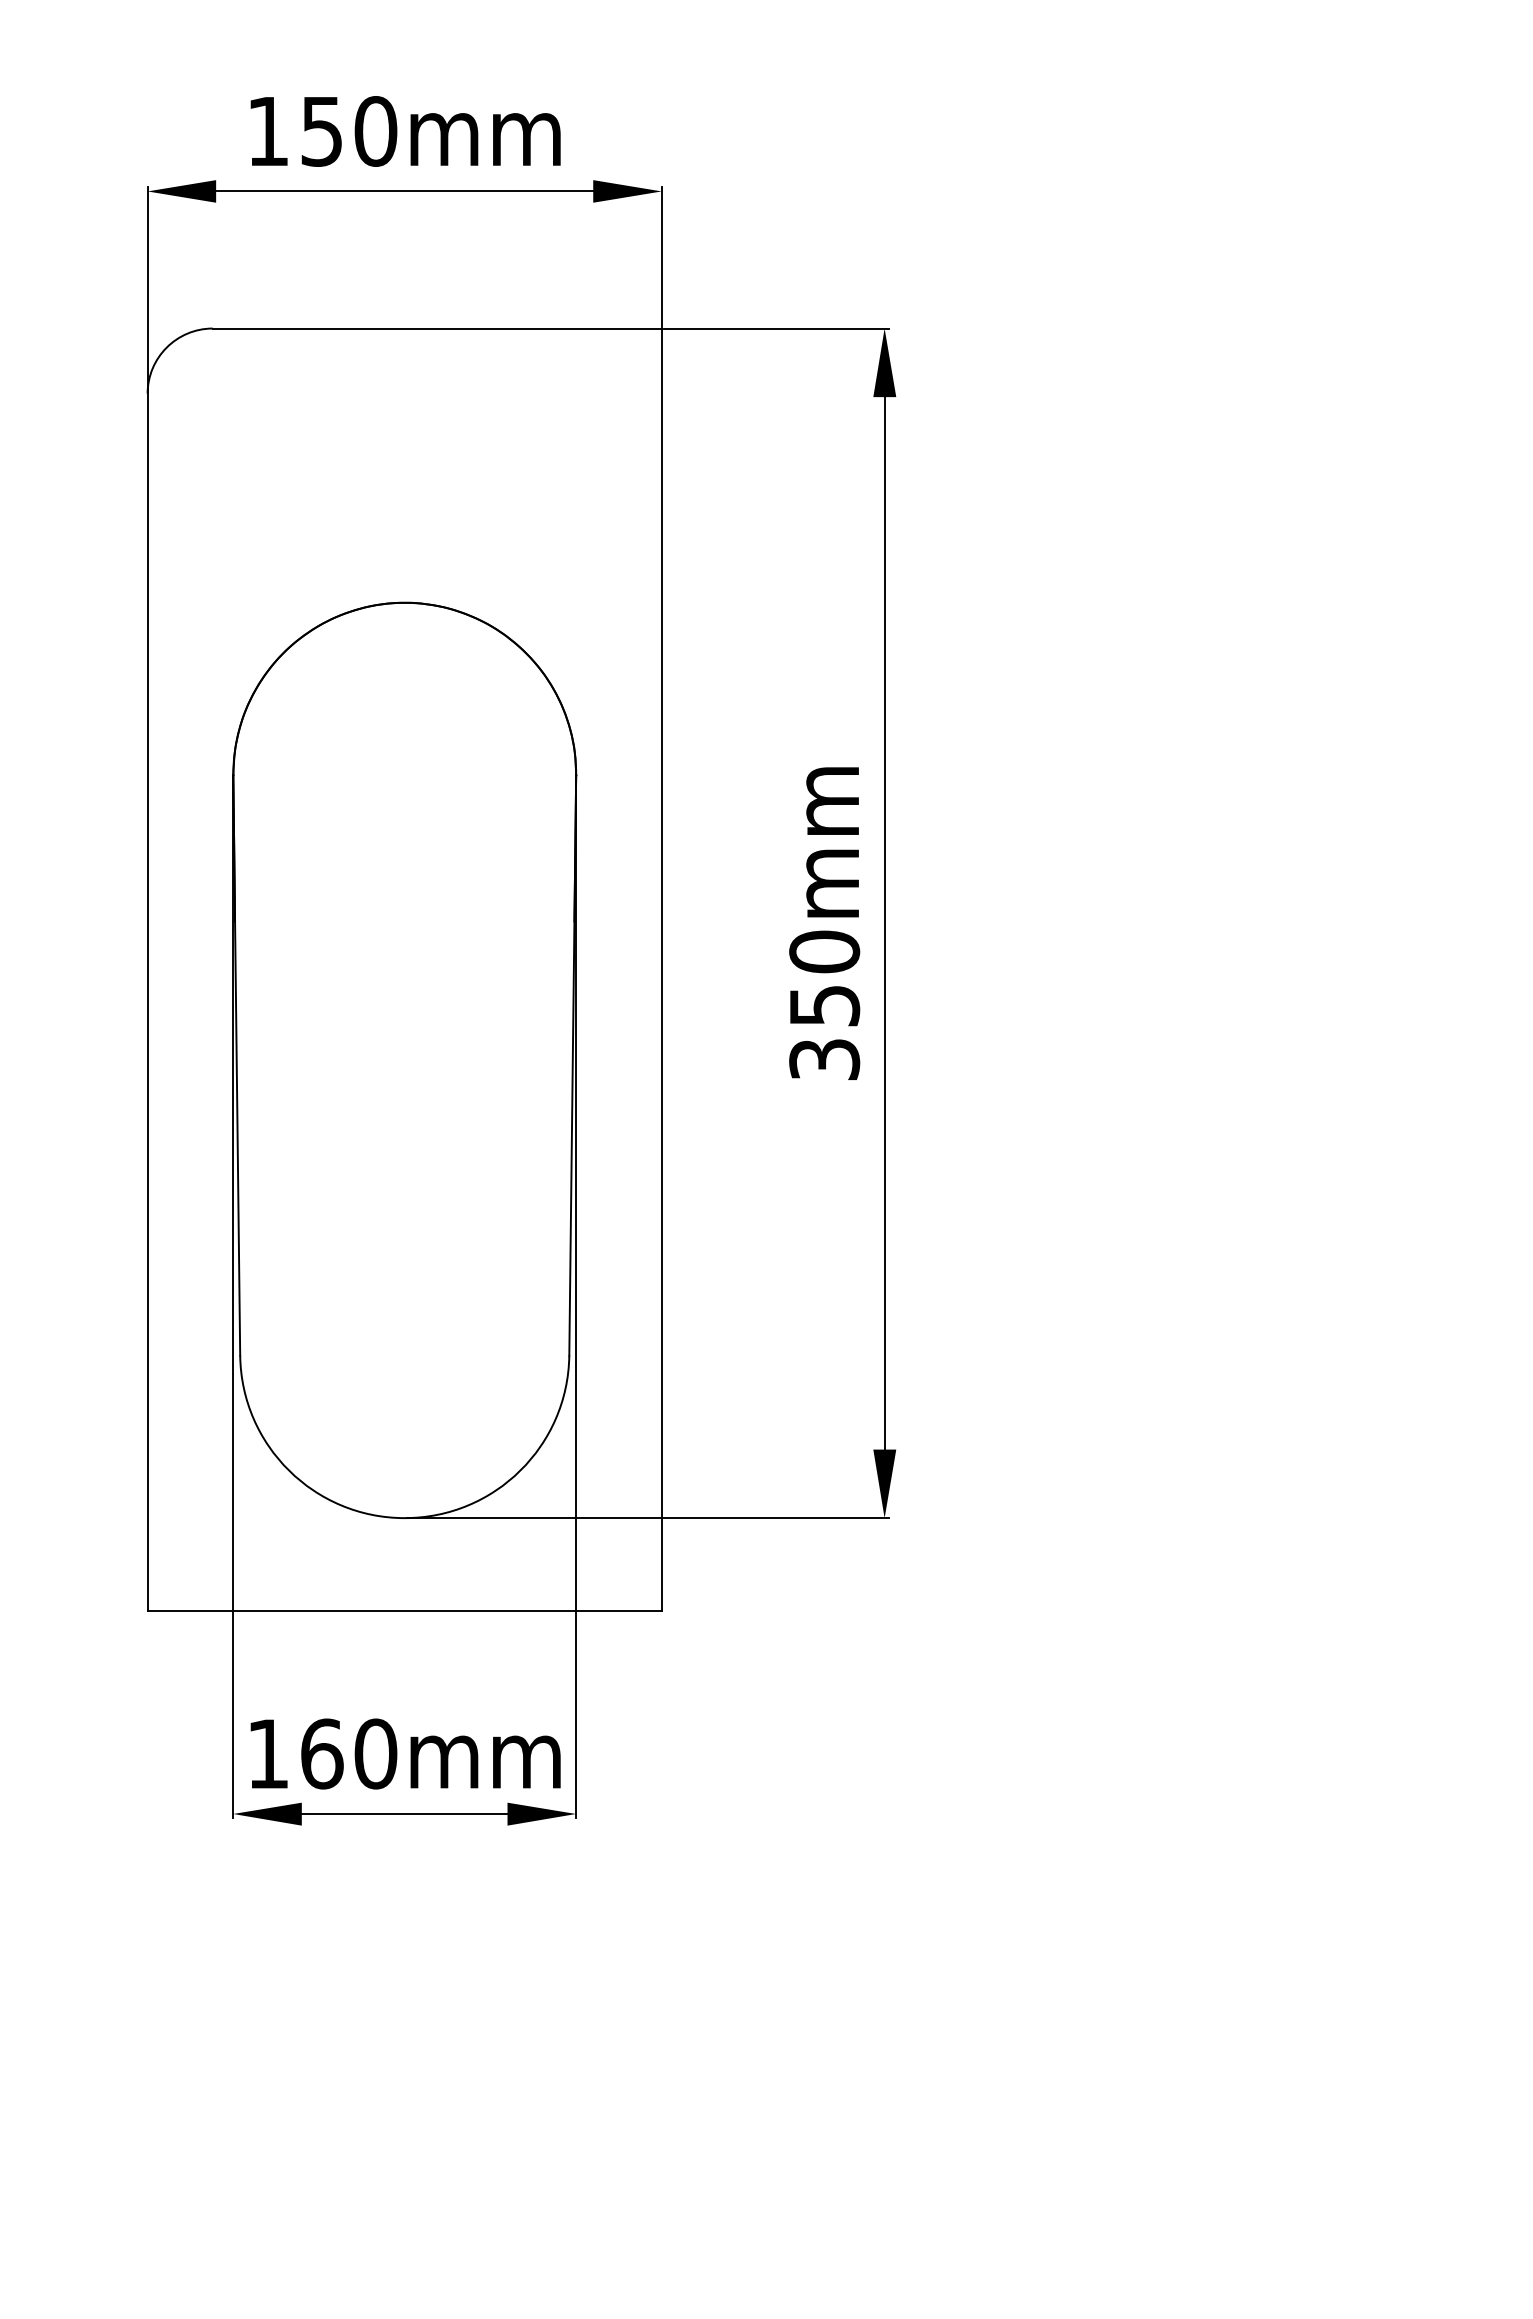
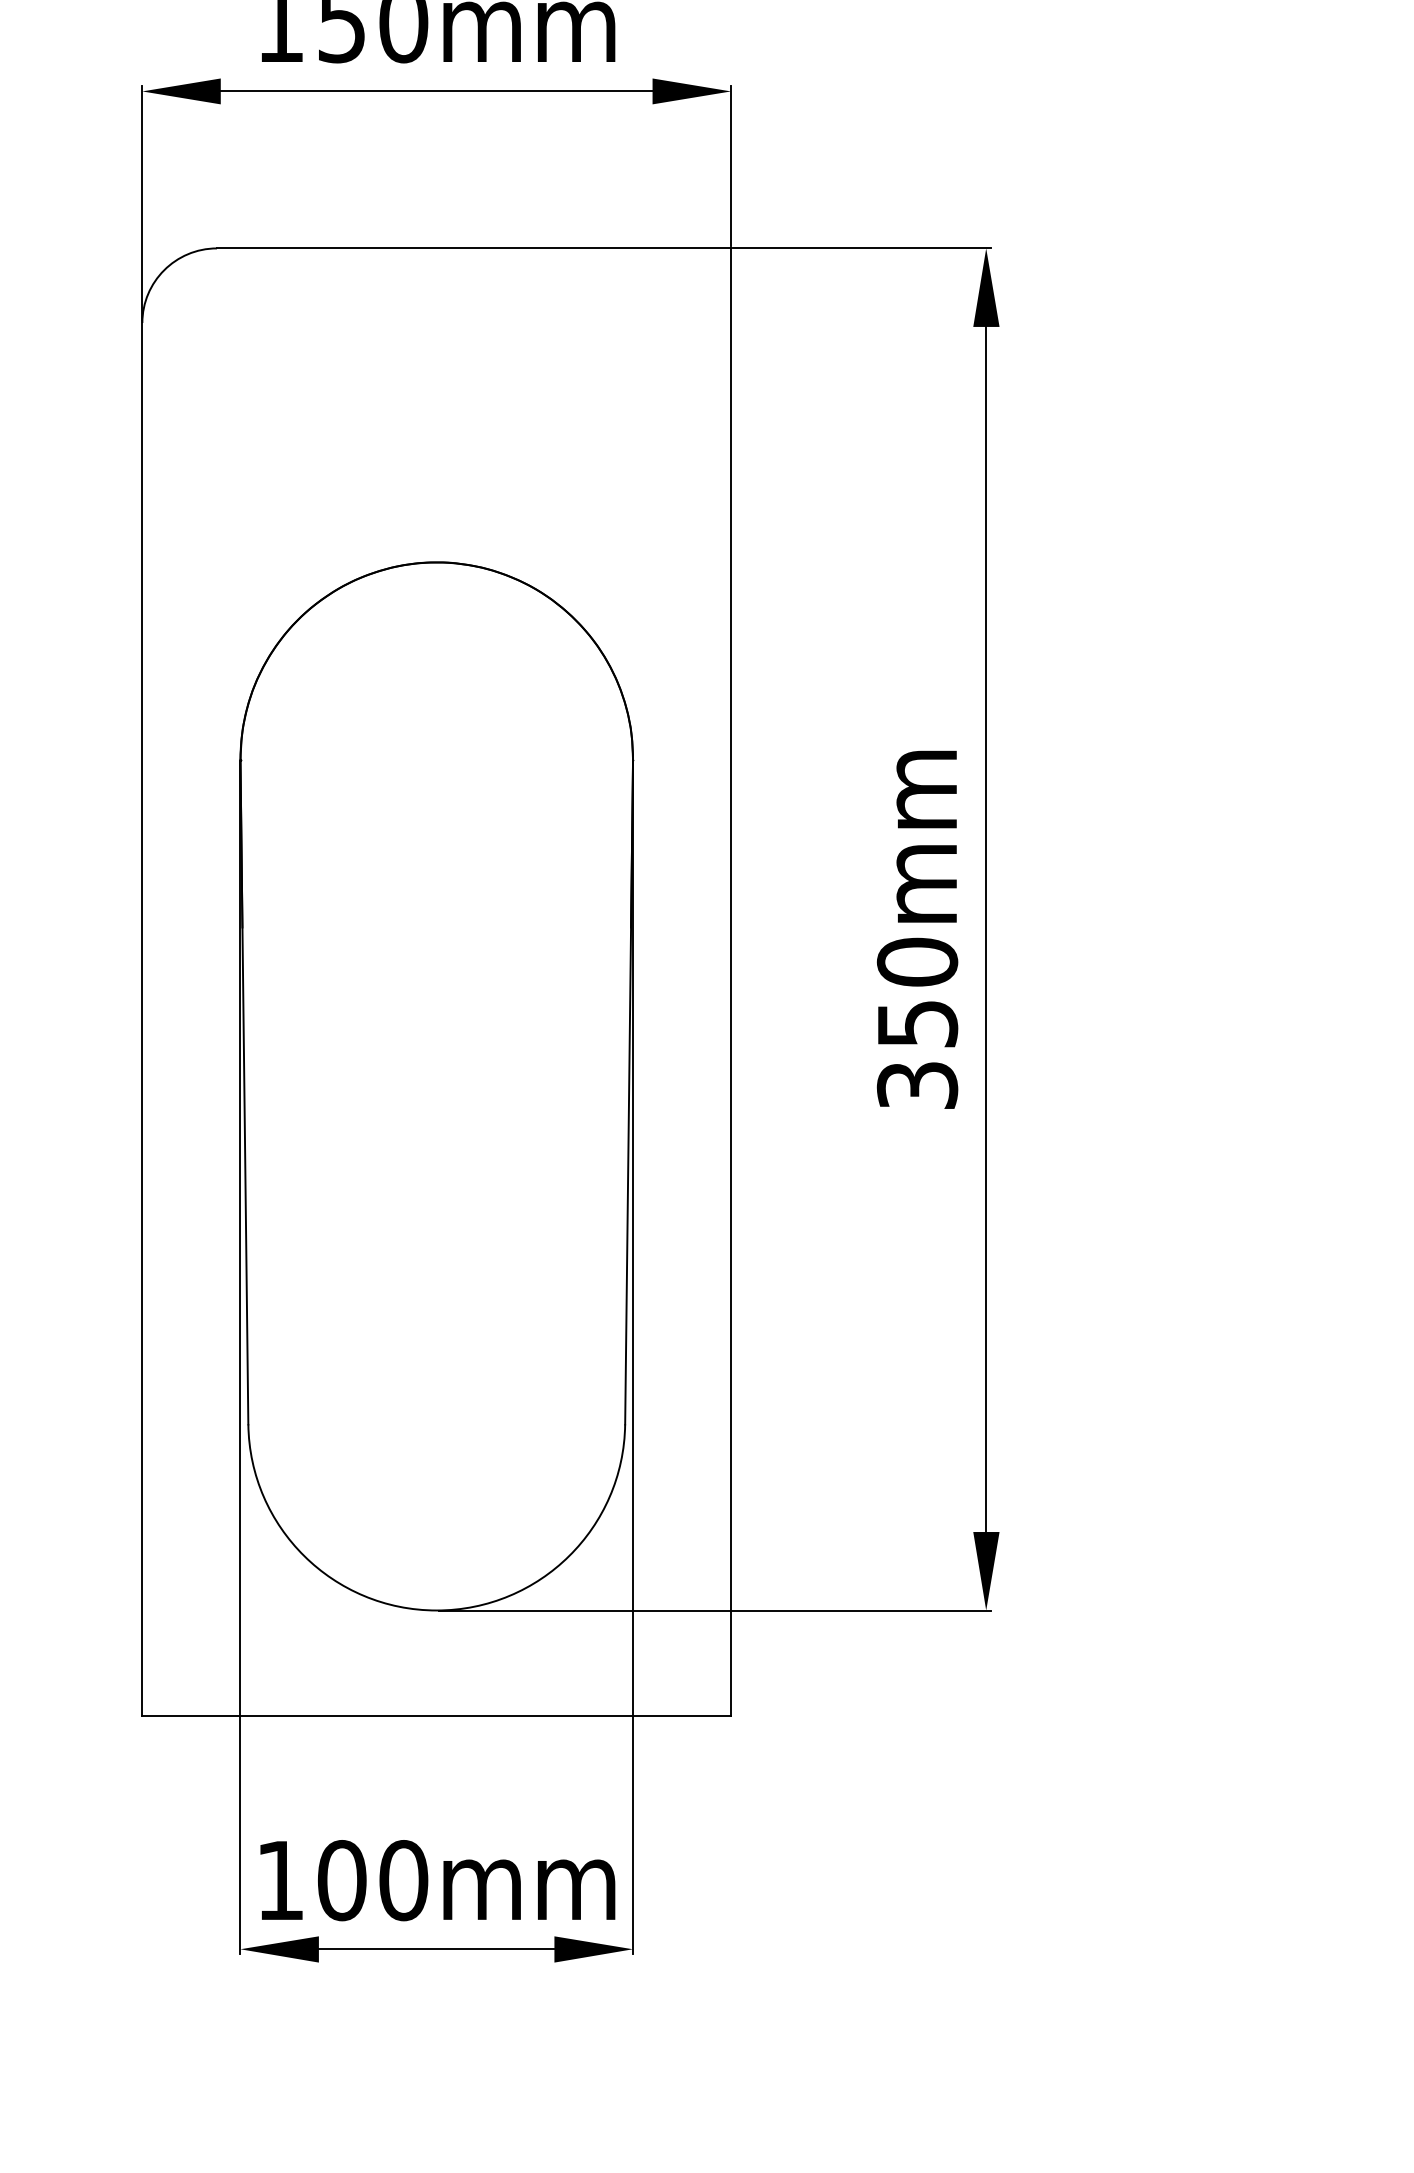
text: (322, 1753) -> (342, 1879), 160mm -> 100mm

